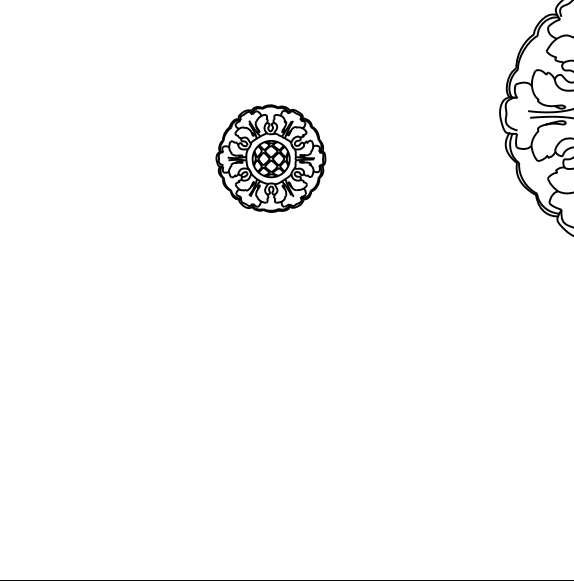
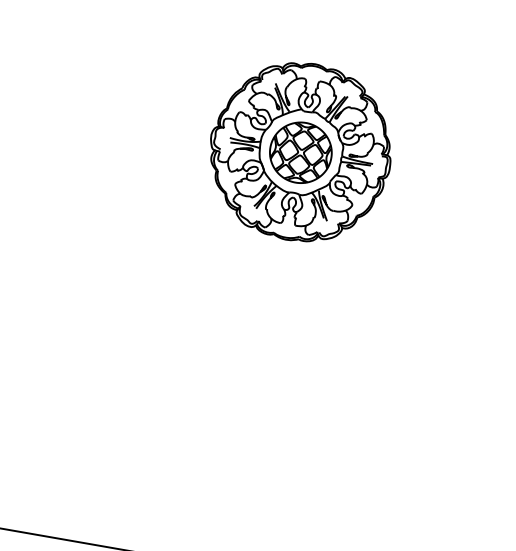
part: (270, 158) -> (300, 151), size x1.67

